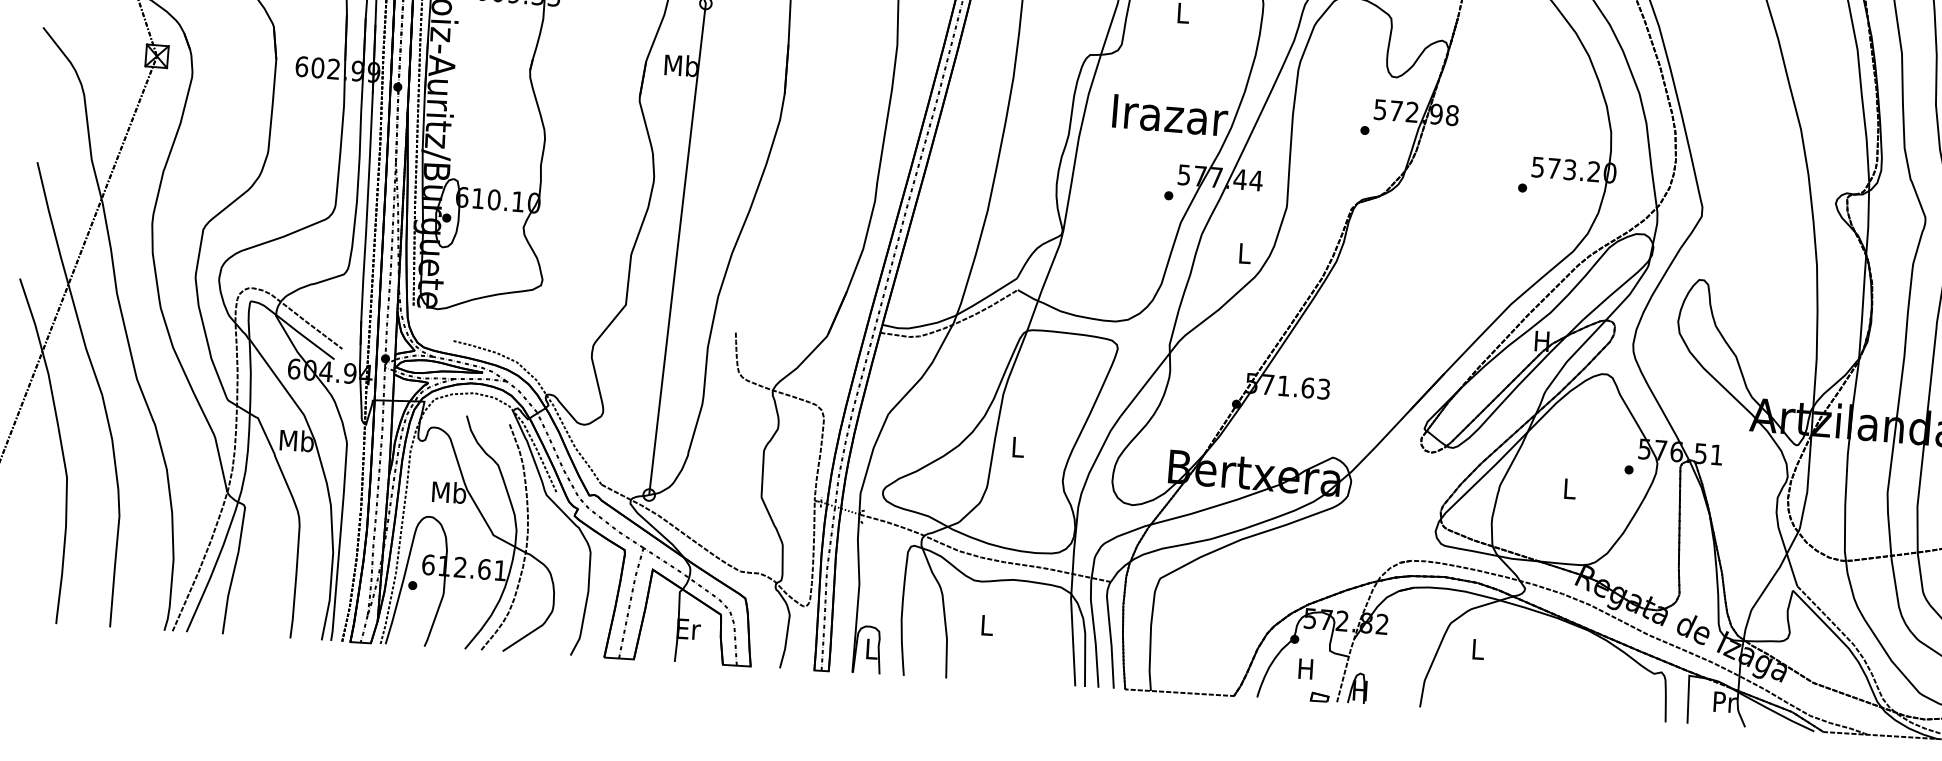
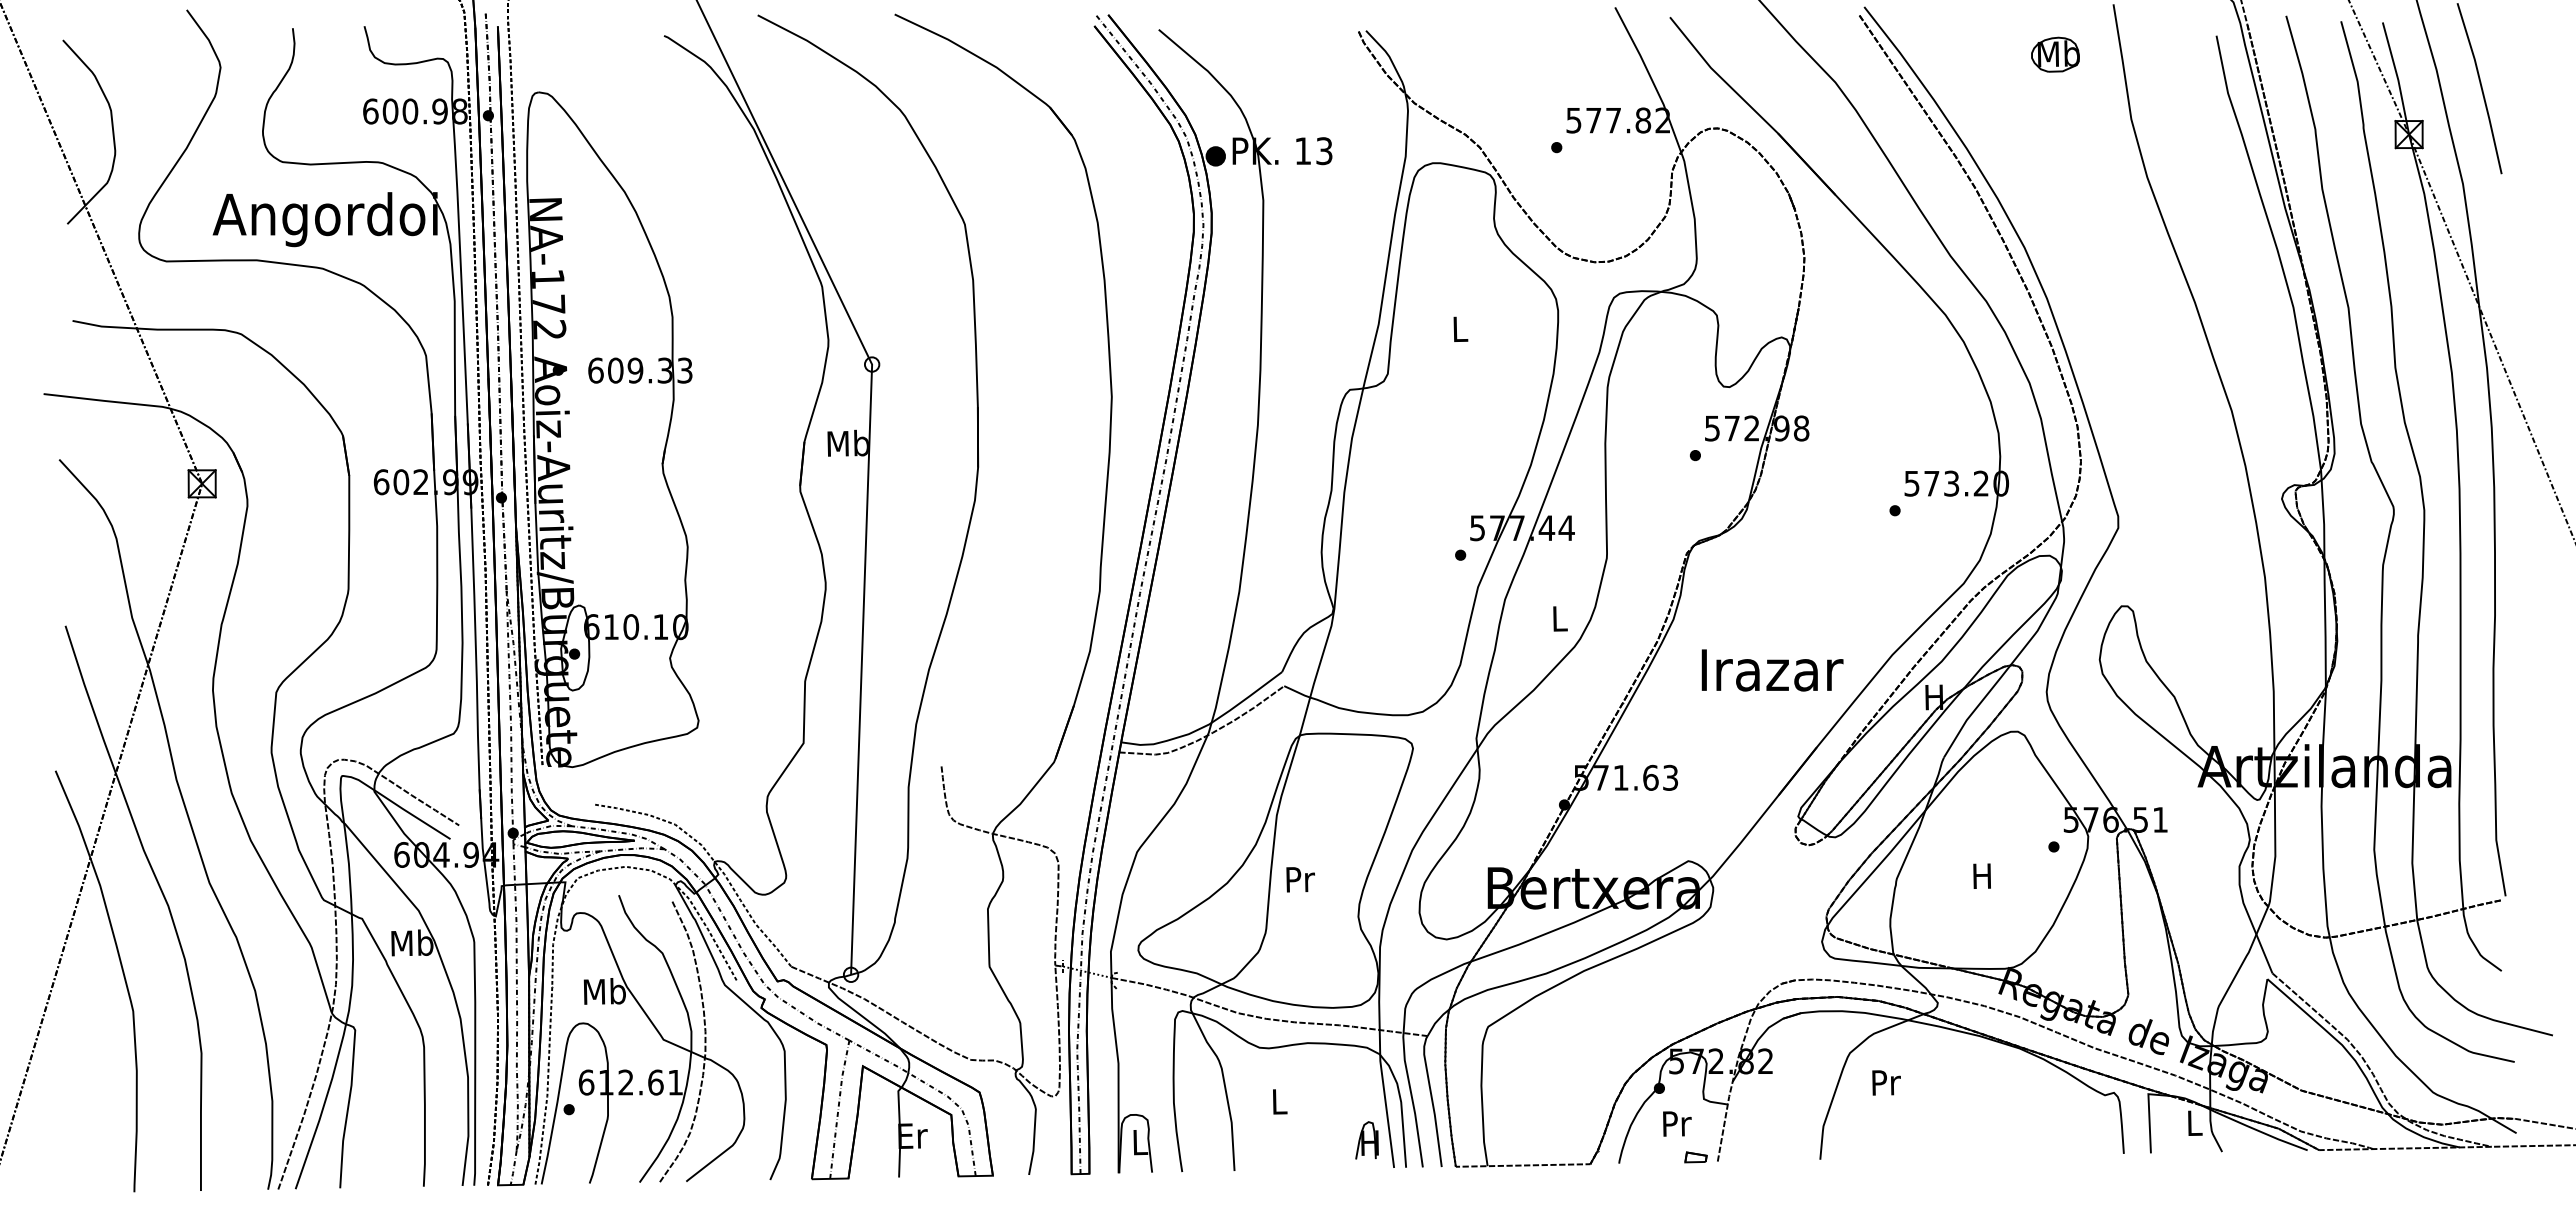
text: (1170, 115) -> (1772, 670), moved
text: (1018, 447) -> (1300, 879), L -> Pr
text: (1568, 488) -> (1981, 875), L -> H
text: (1478, 649) -> (1886, 1082), L -> Pr
text: (1307, 668) -> (1677, 1123), H -> Pr
part: (1357, 688) -> (1366, 1140), moved
text: (1725, 702) -> (2195, 1123), Pr -> L

